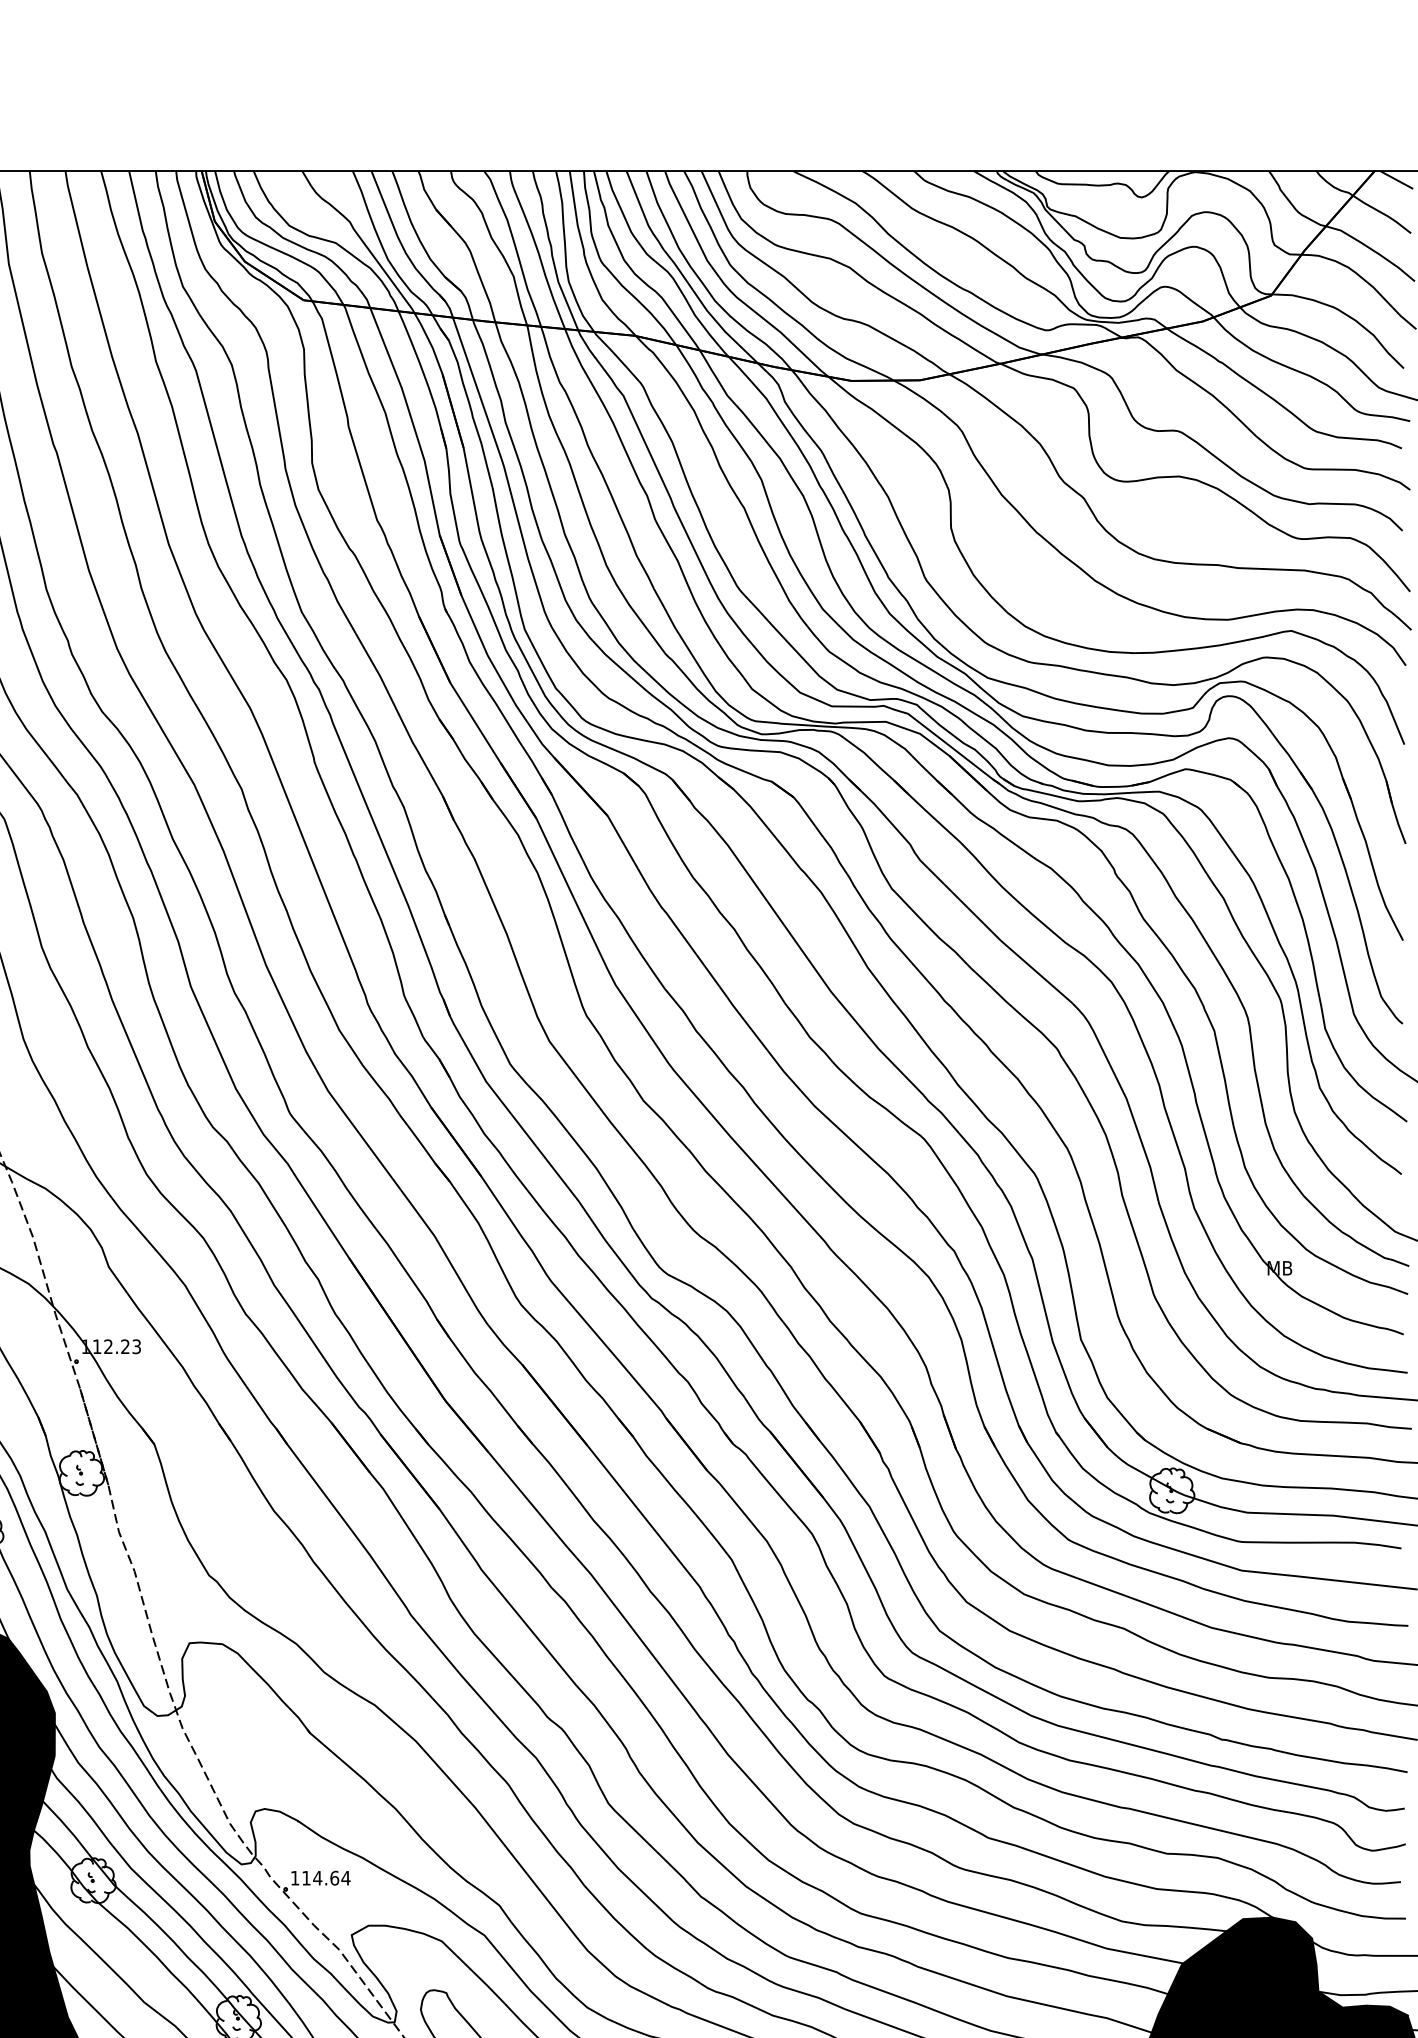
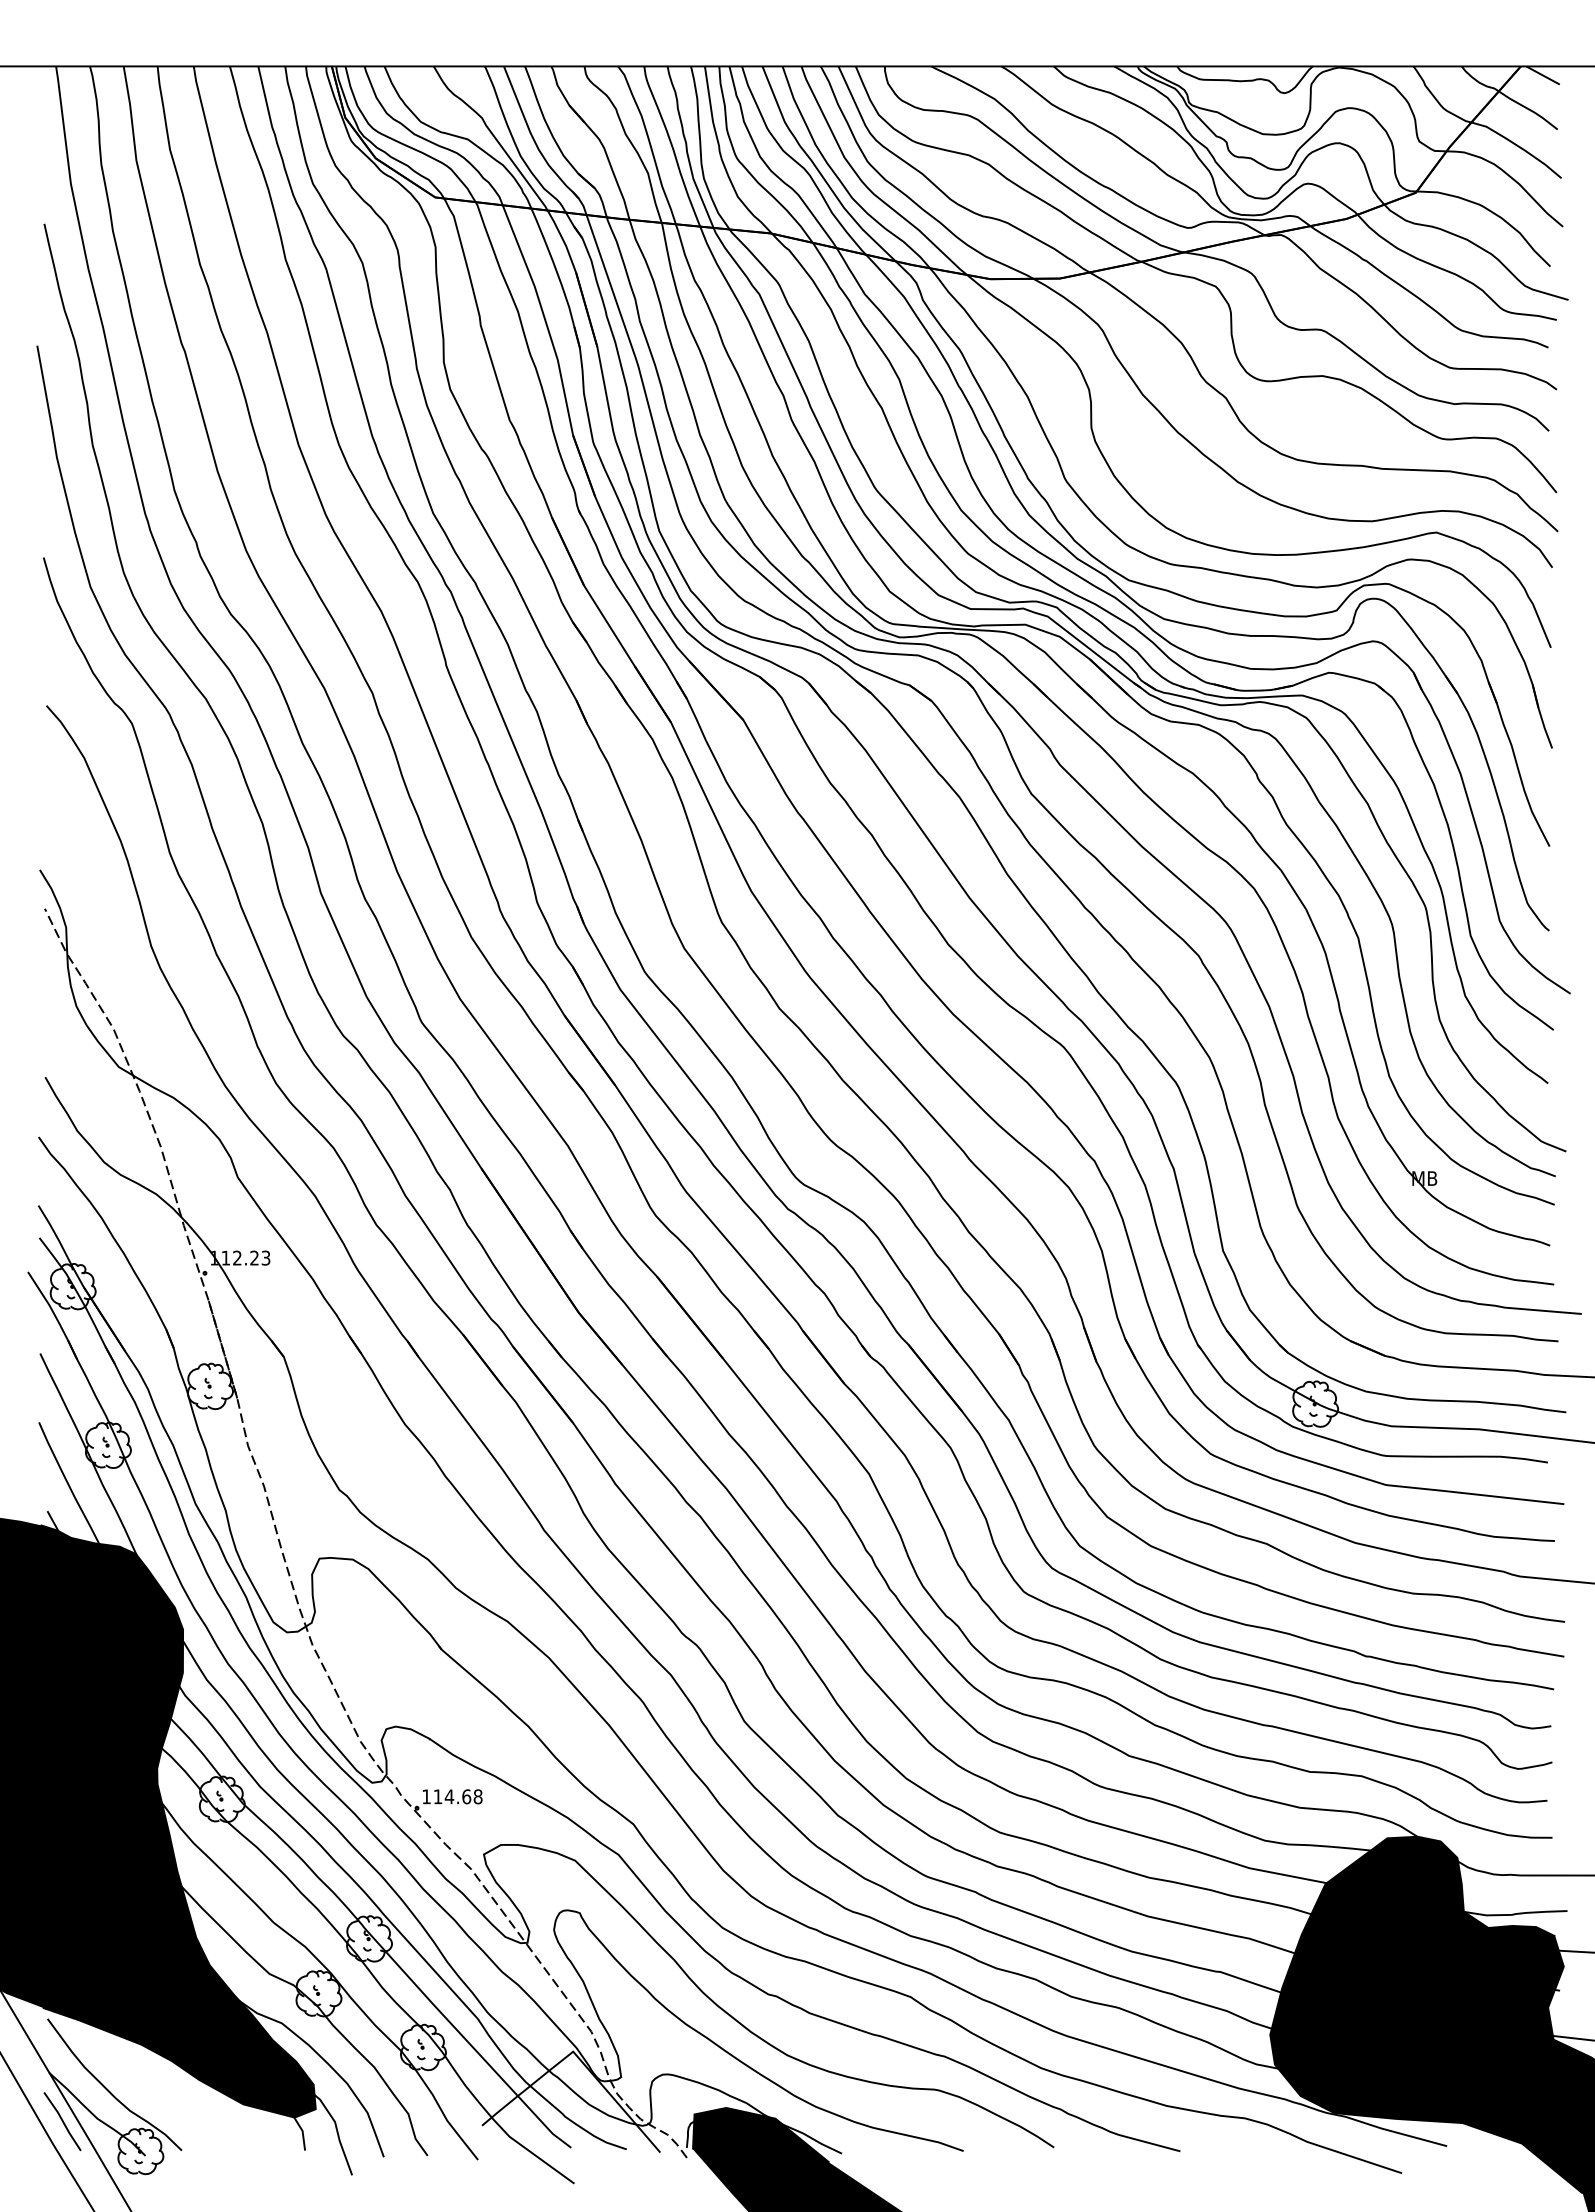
text: (345, 1877) -> (477, 1796), 114.64 -> 114.68

